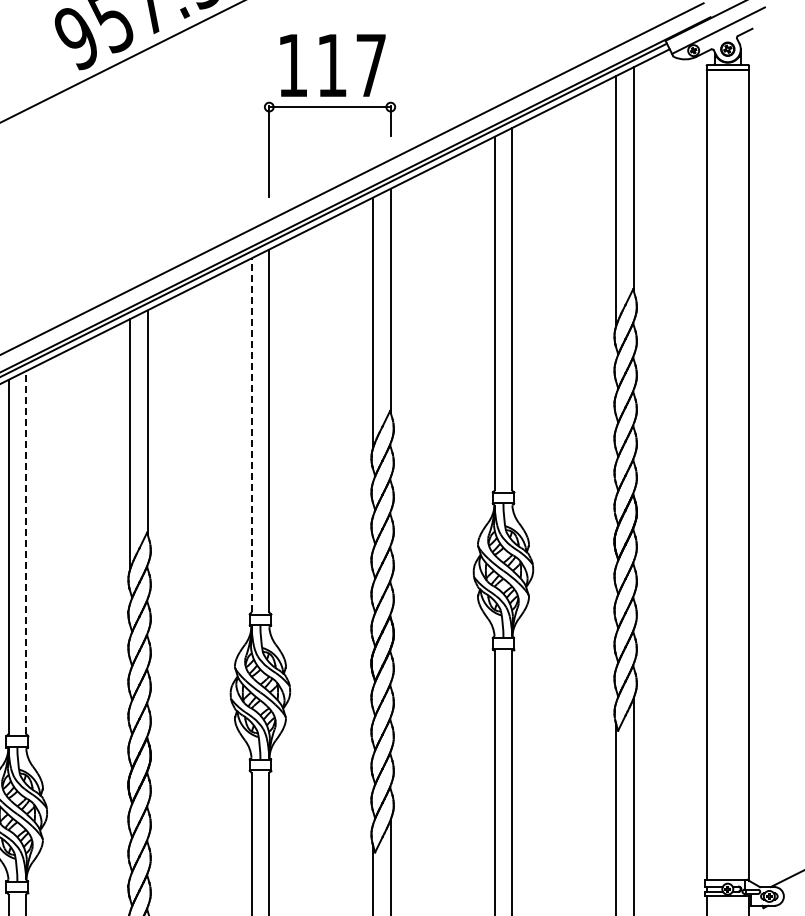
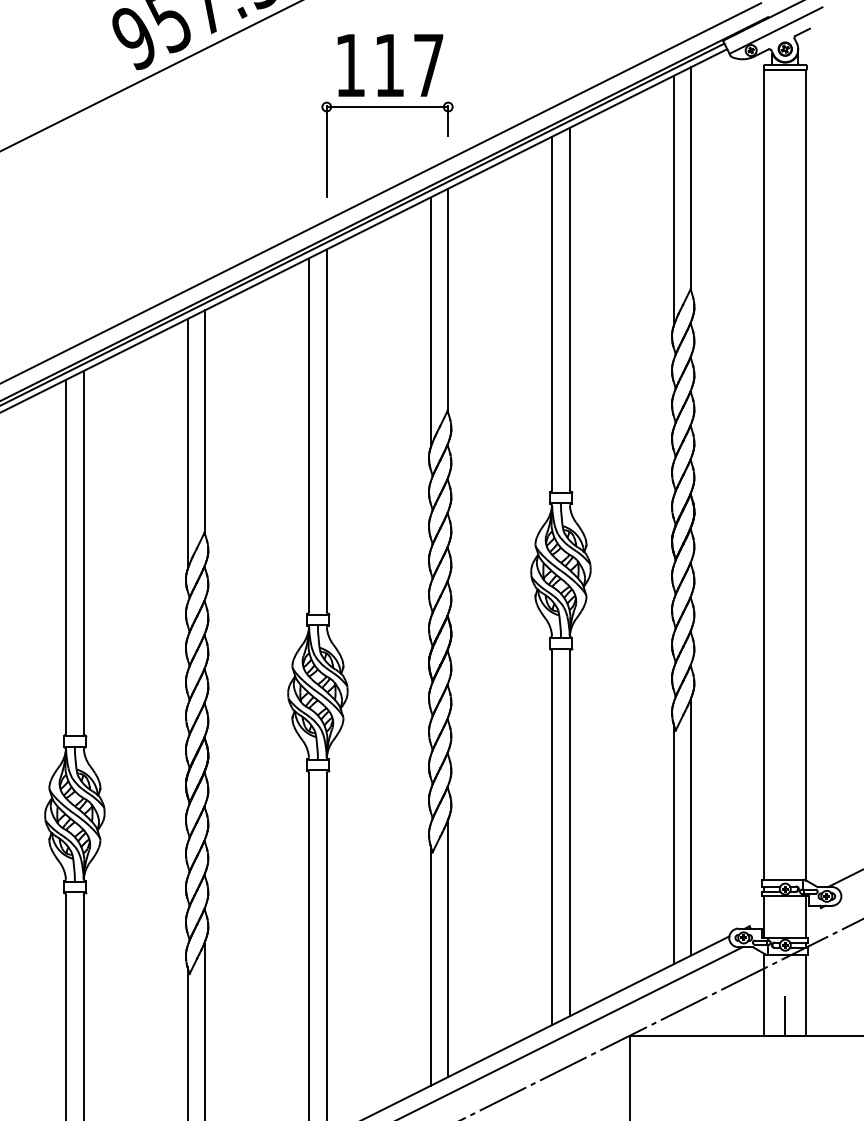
line: (252, 435) -> (309, 435), dashed -> solid
line: (26, 551) -> (83, 551), dashed -> solid

